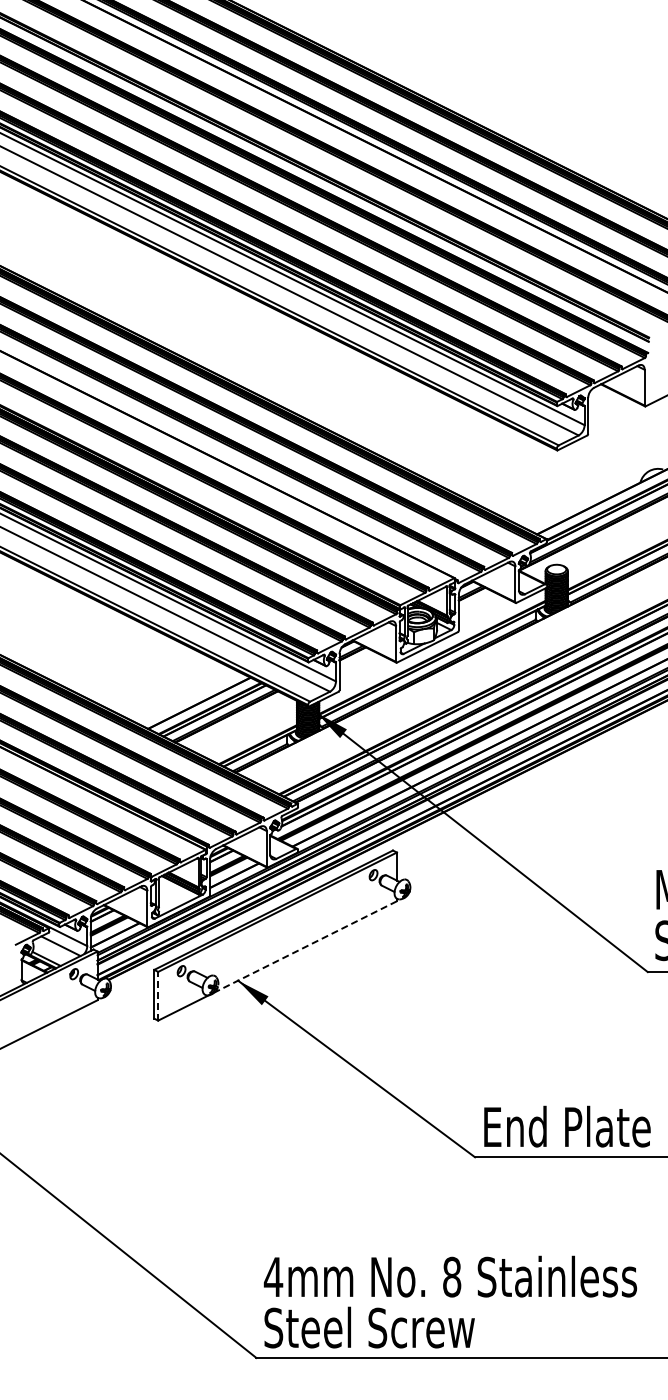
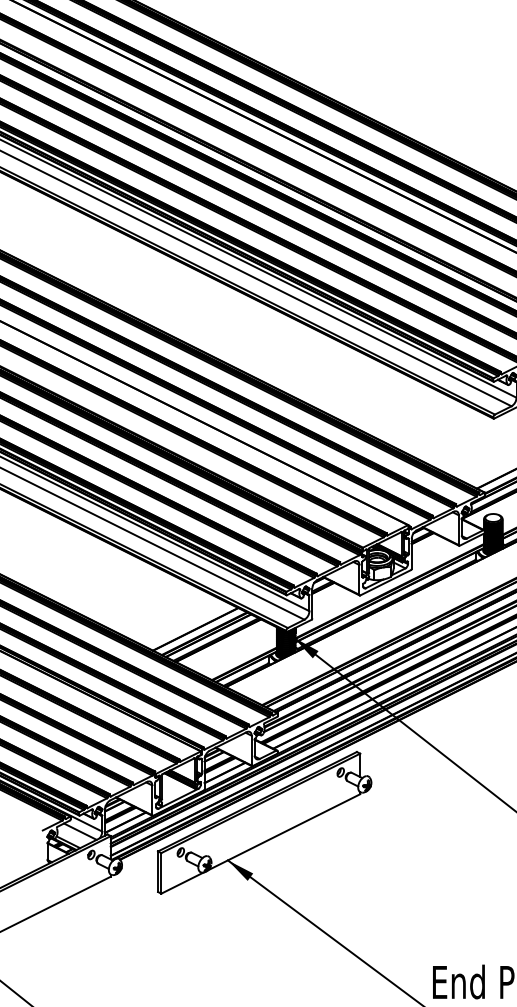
line: (305, 947) -> (284, 832), dashed -> solid
line: (158, 995) -> (161, 872), dashed -> solid

